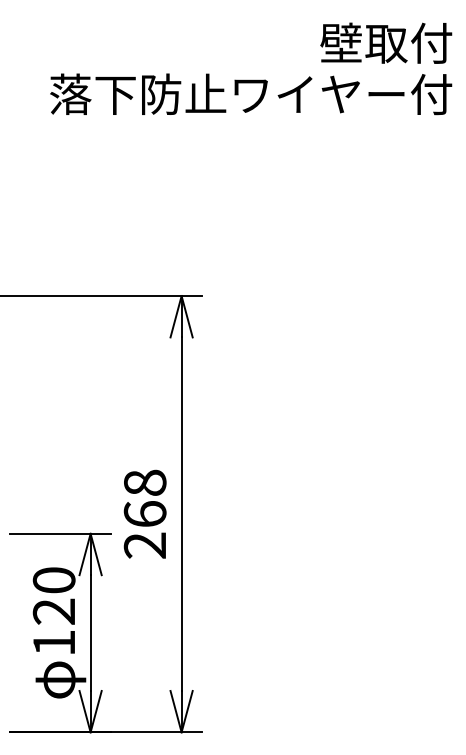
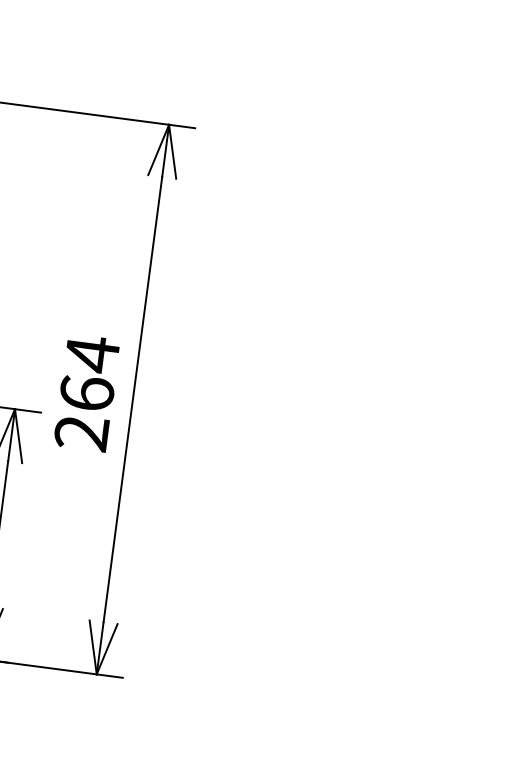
text: (145, 483) -> (92, 354), 268 -> 264

